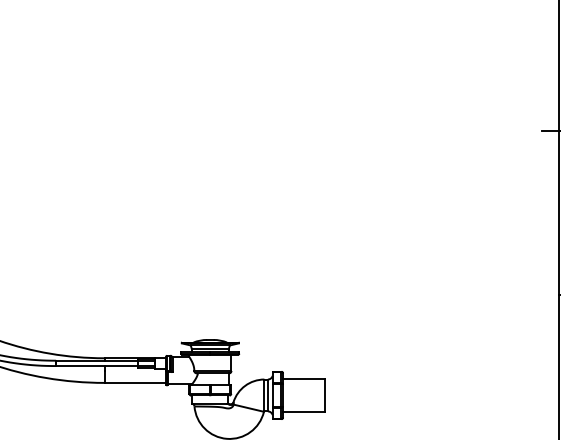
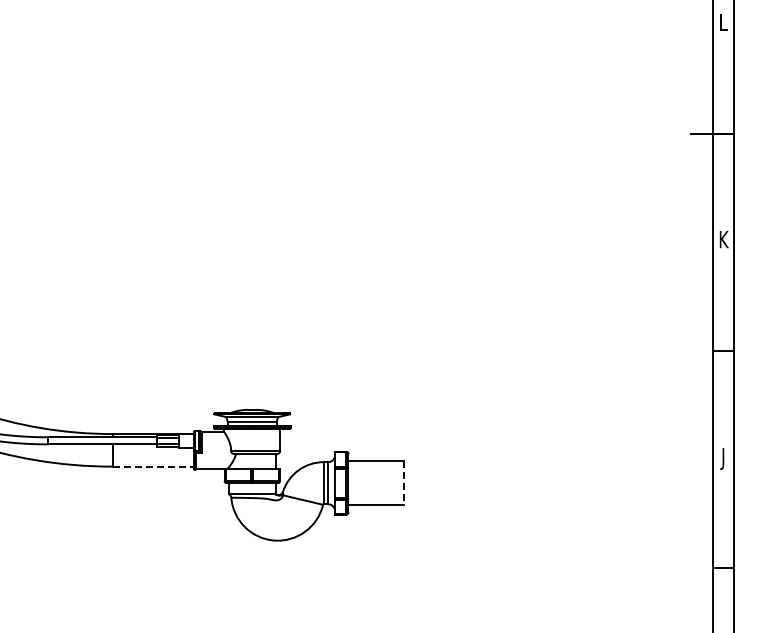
line: (135, 382) -> (153, 466), solid -> dashed
line: (325, 395) -> (404, 483), solid -> dashed

